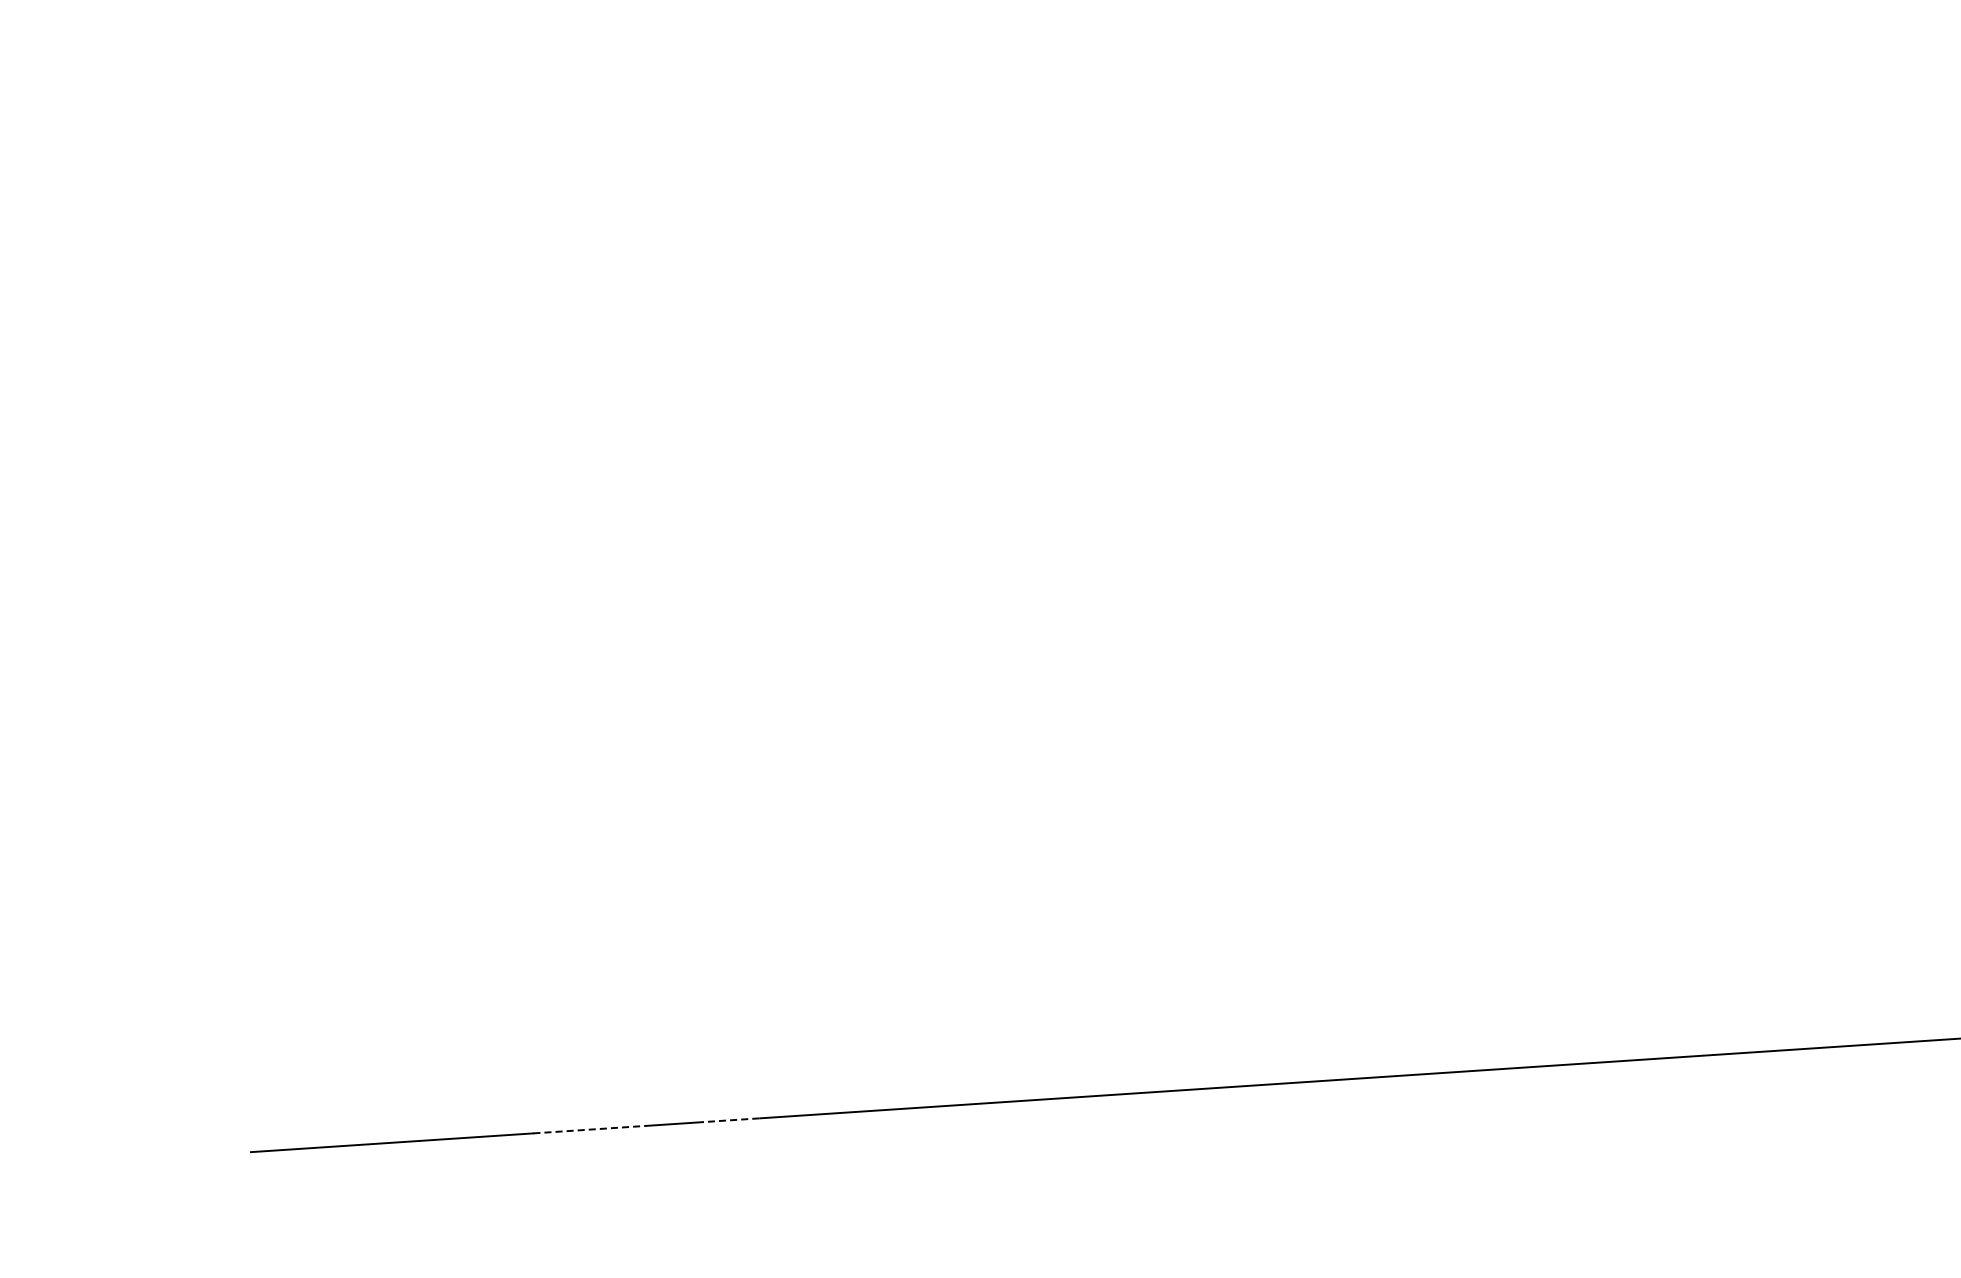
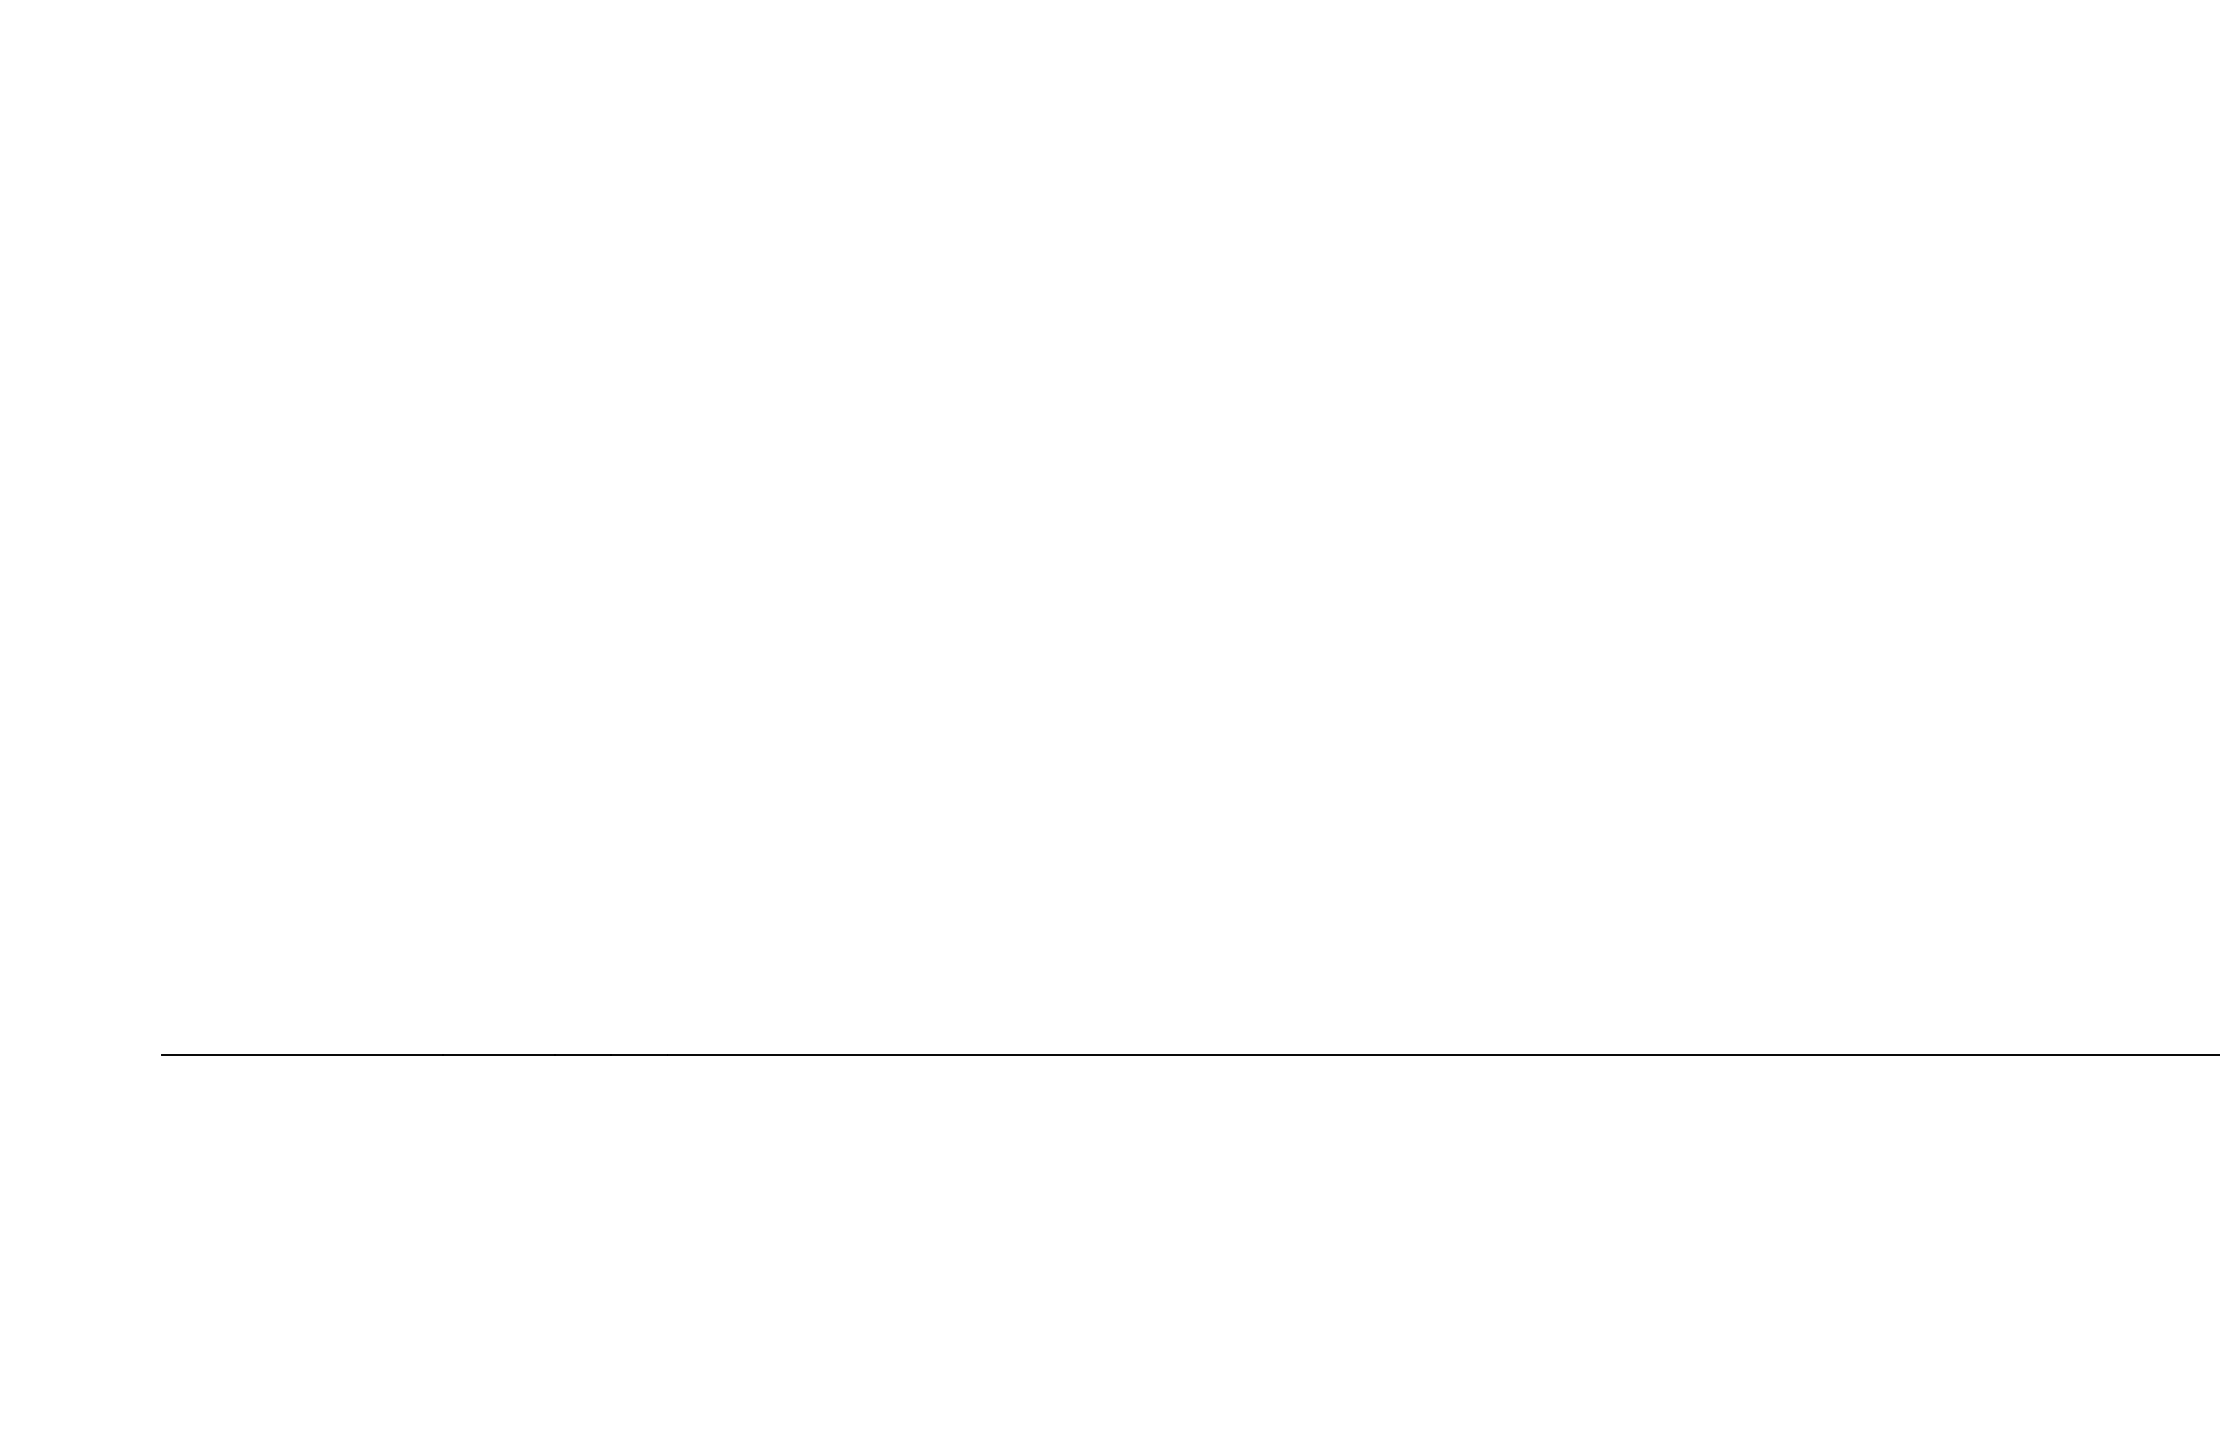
line: (730, 1120) -> (638, 1055), dashed -> solid
line: (590, 1130) -> (499, 1055), dashed -> solid

